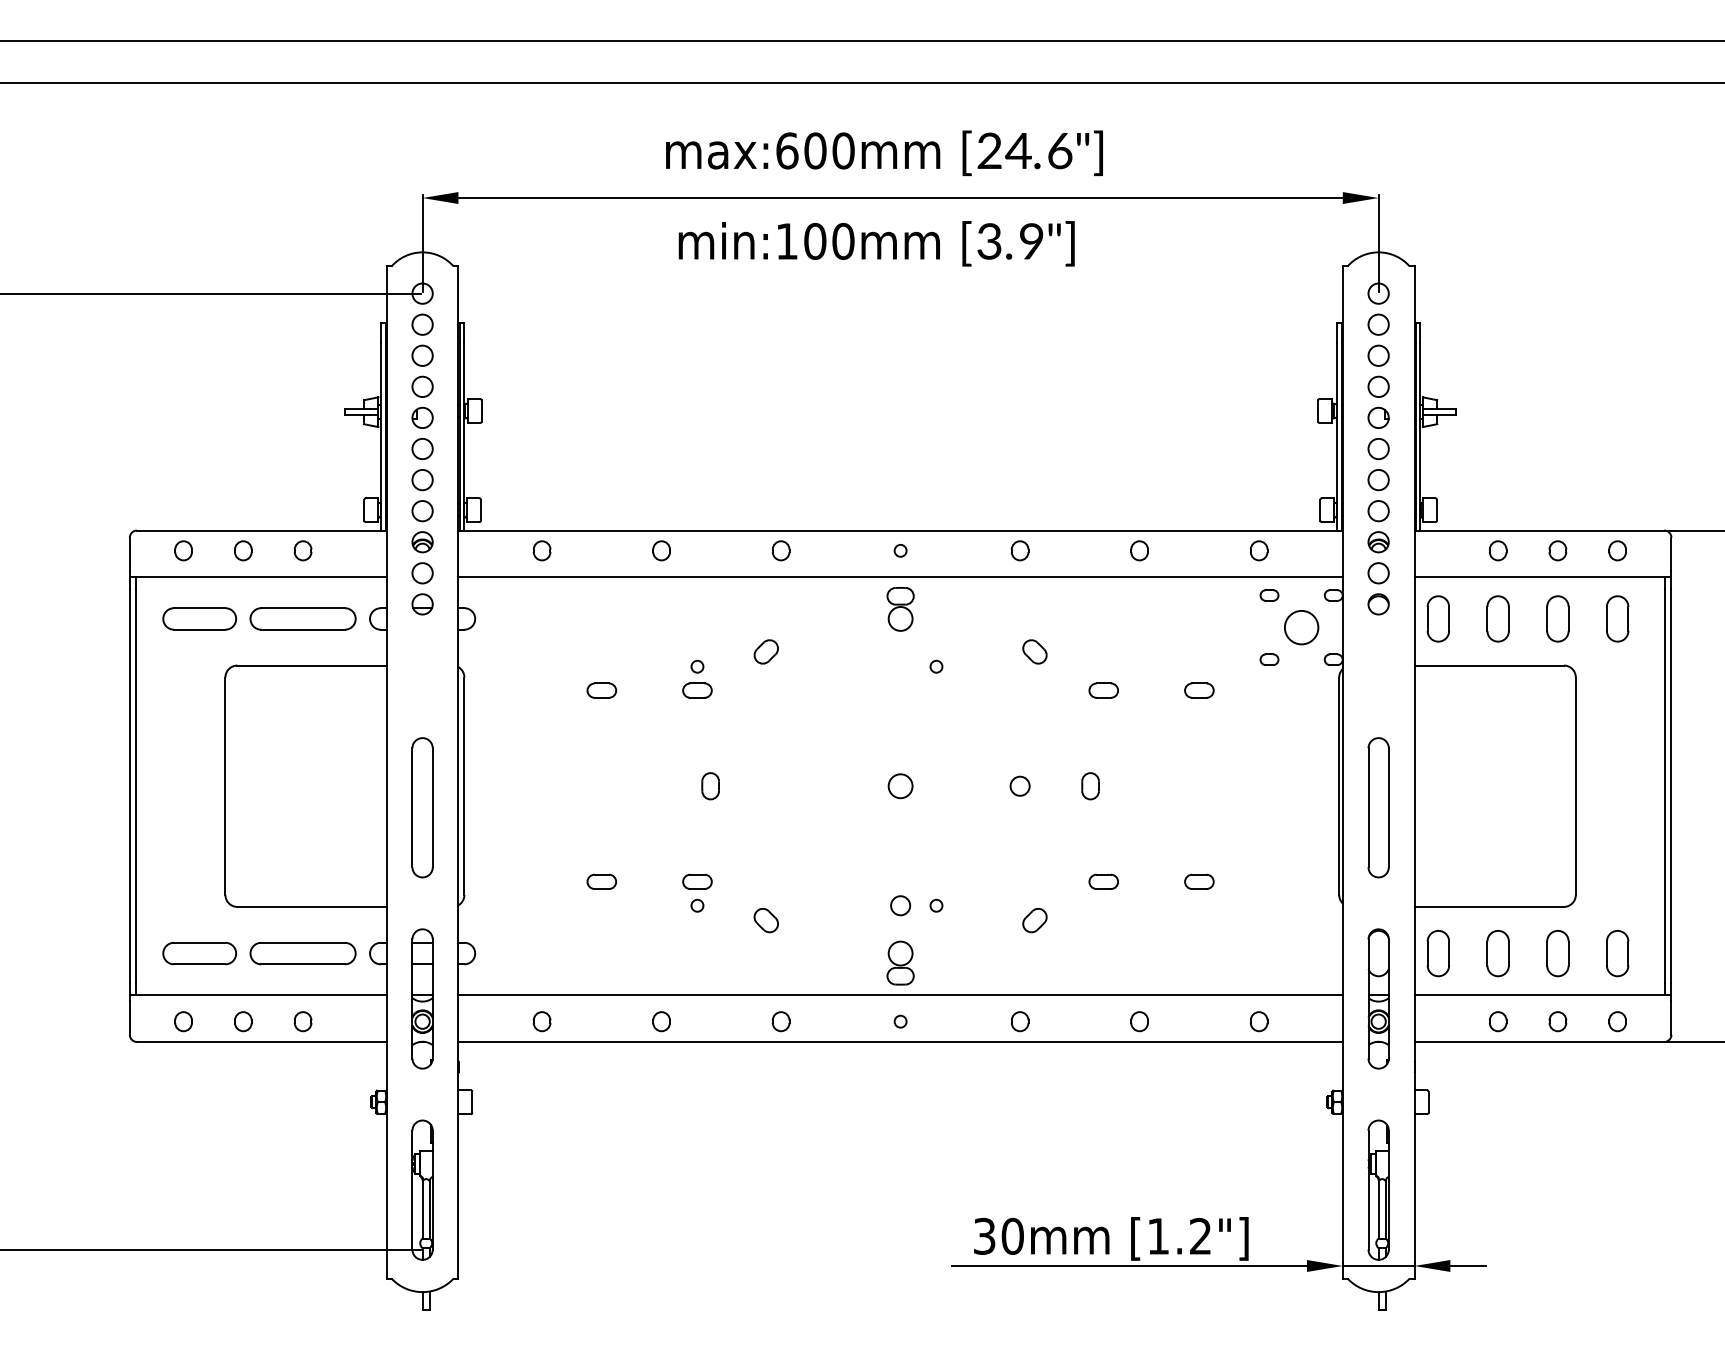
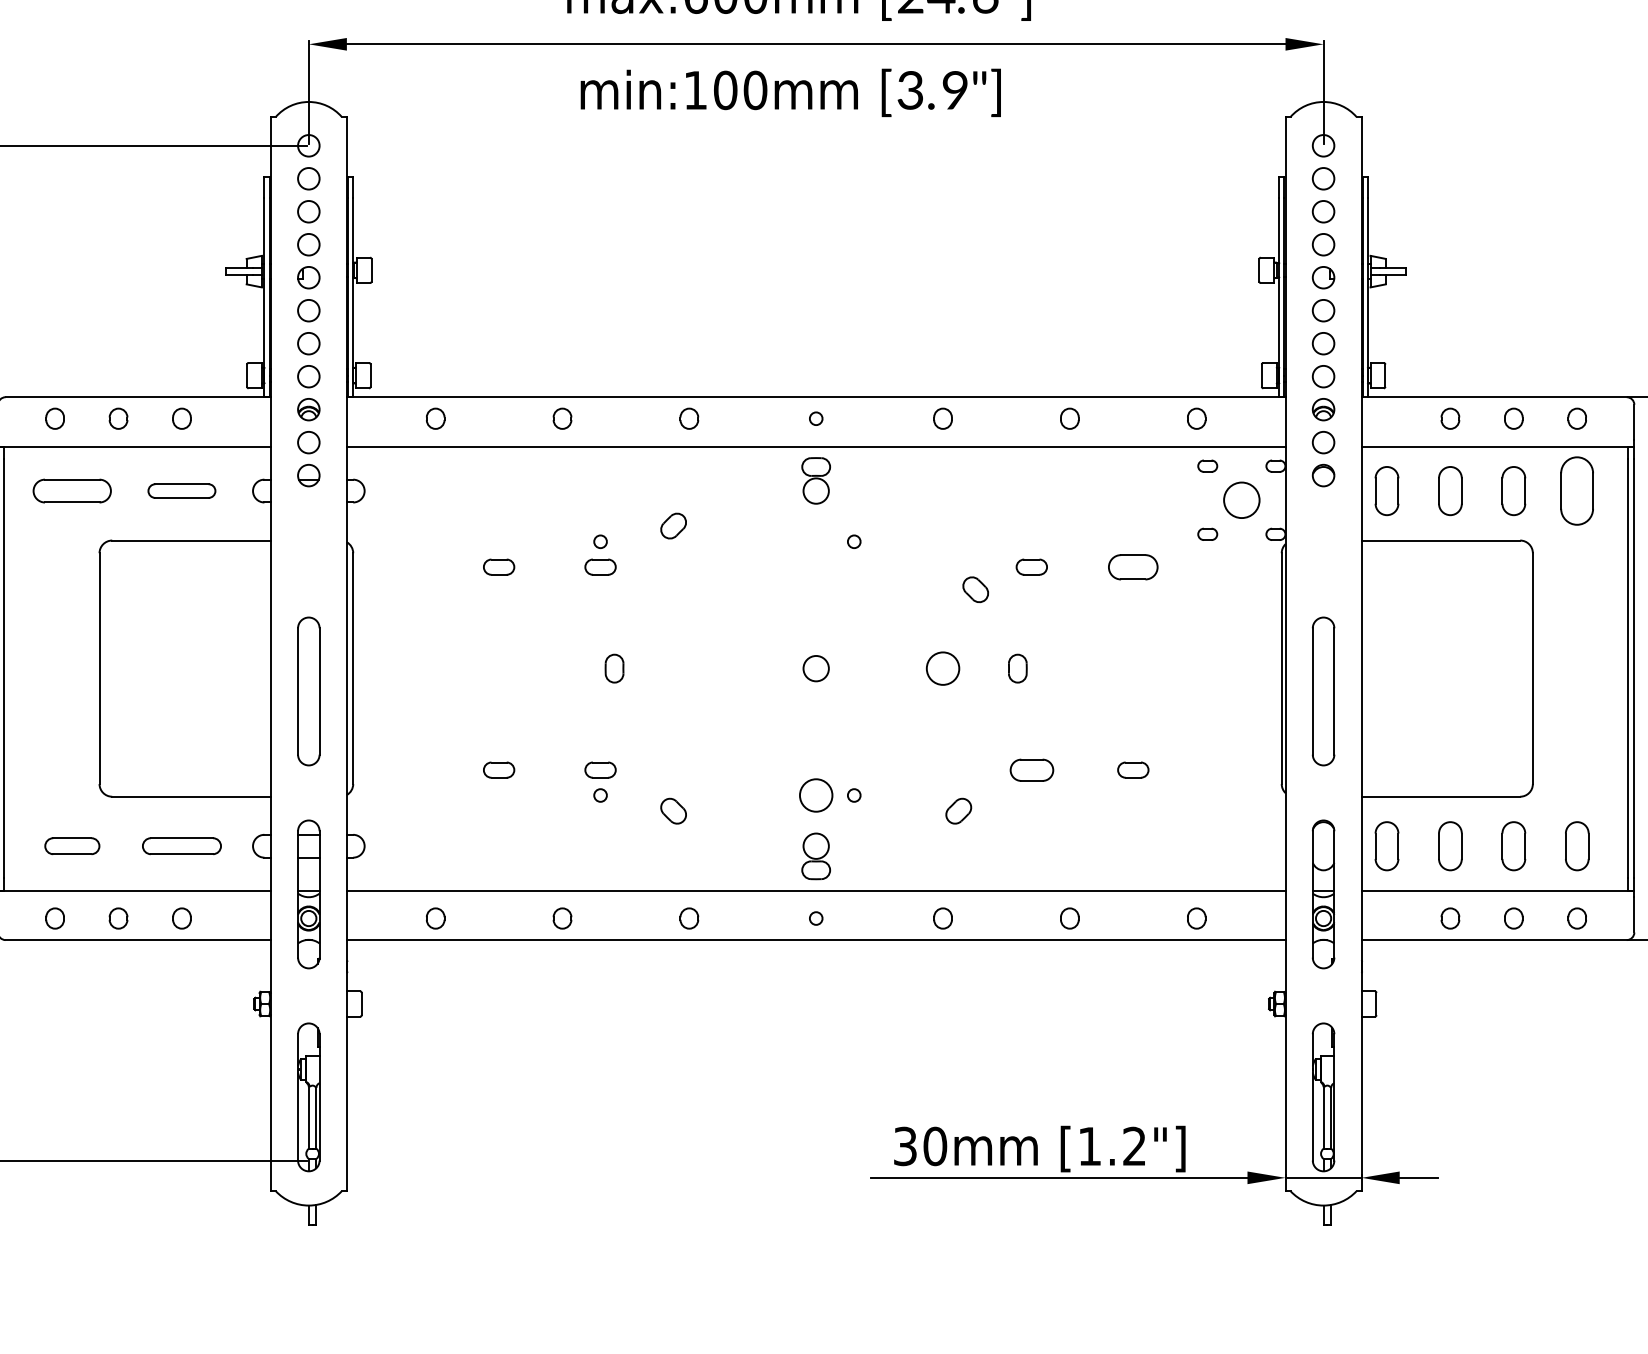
part: (302, 618) -> (181, 490), size x0.6
part: (1617, 618) -> (1577, 490), size x1.4
part: (1034, 651) -> (975, 589), moved
part: (1199, 690) -> (1133, 567), size x1.6
circle: (1019, 785) -> (942, 667), size x1.6
part: (1103, 881) -> (1031, 769), size x1.4
circle: (900, 905) -> (816, 795), size x1.6
part: (199, 953) -> (72, 846), size x0.7
part: (302, 953) -> (181, 846), size x0.7

